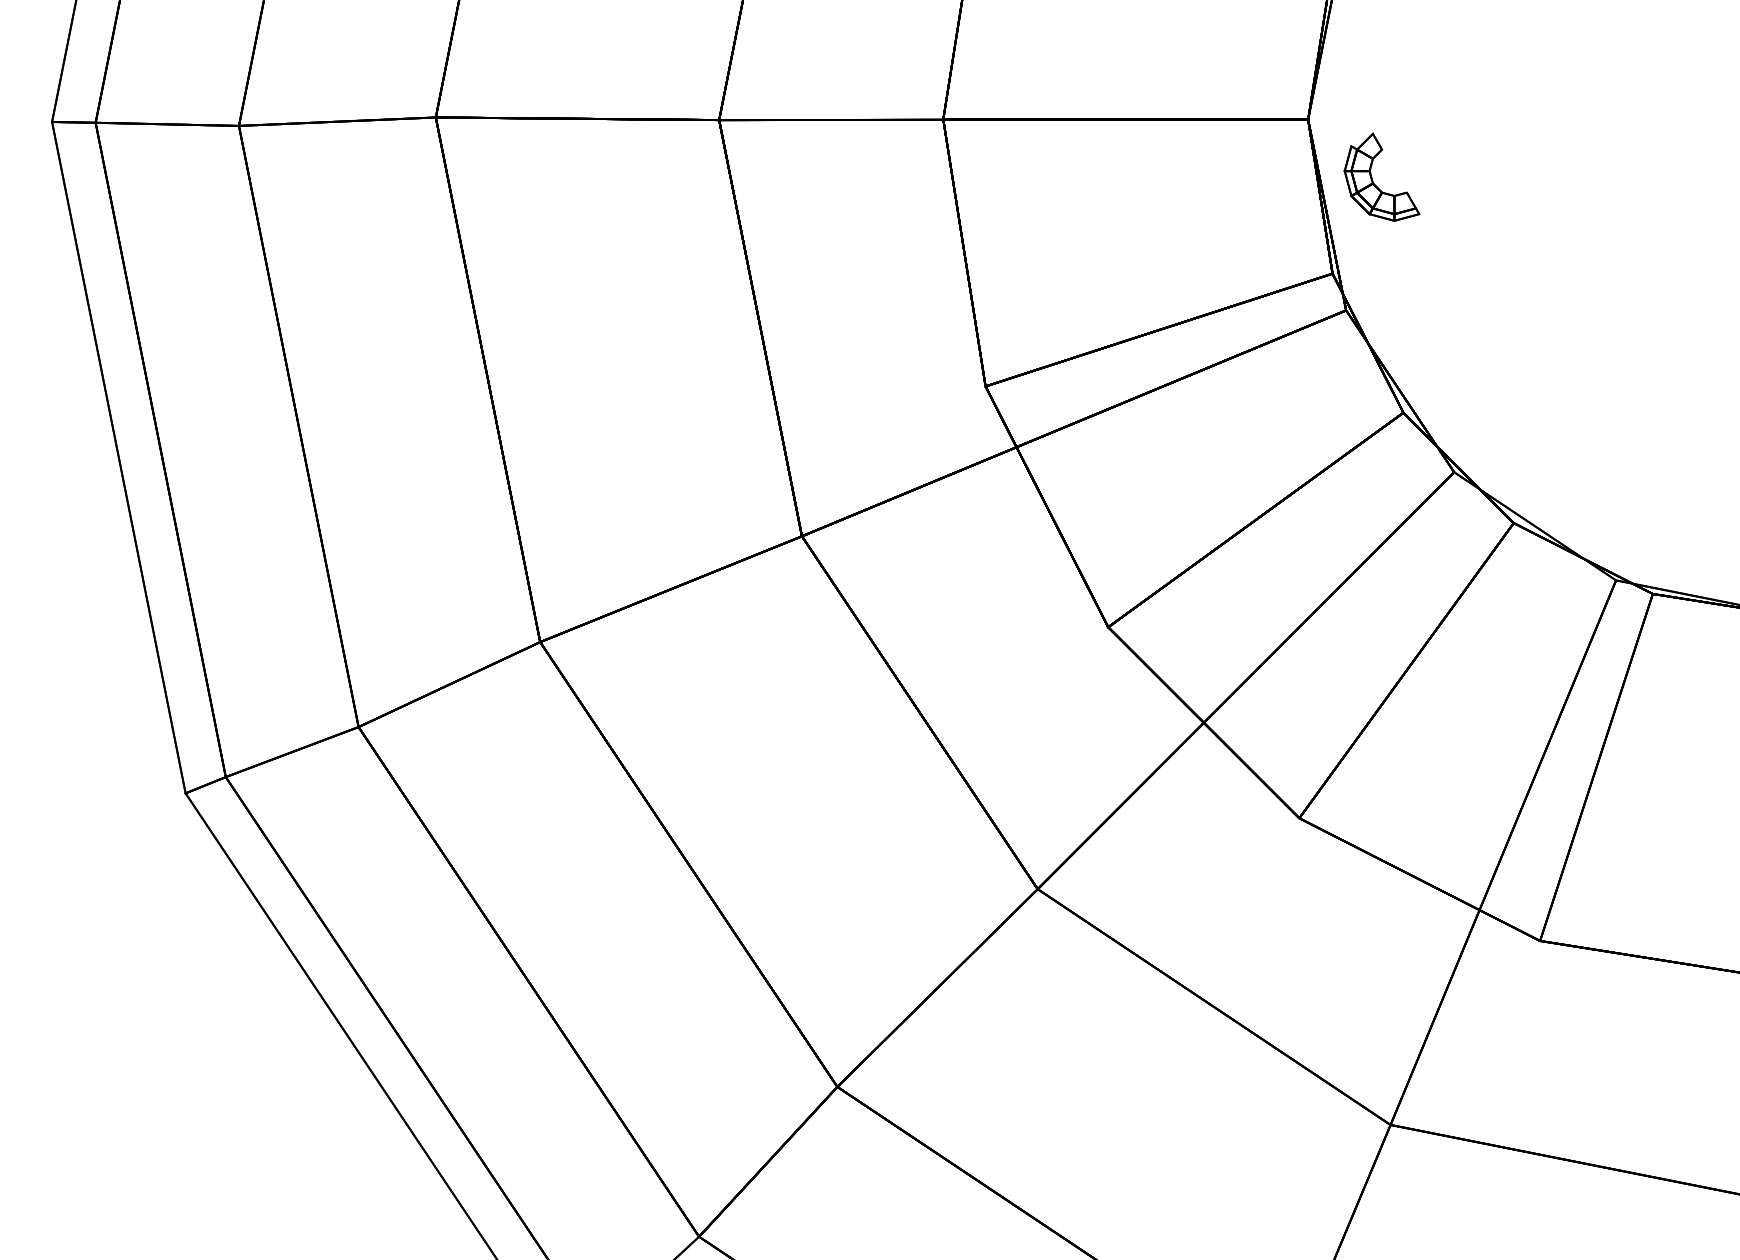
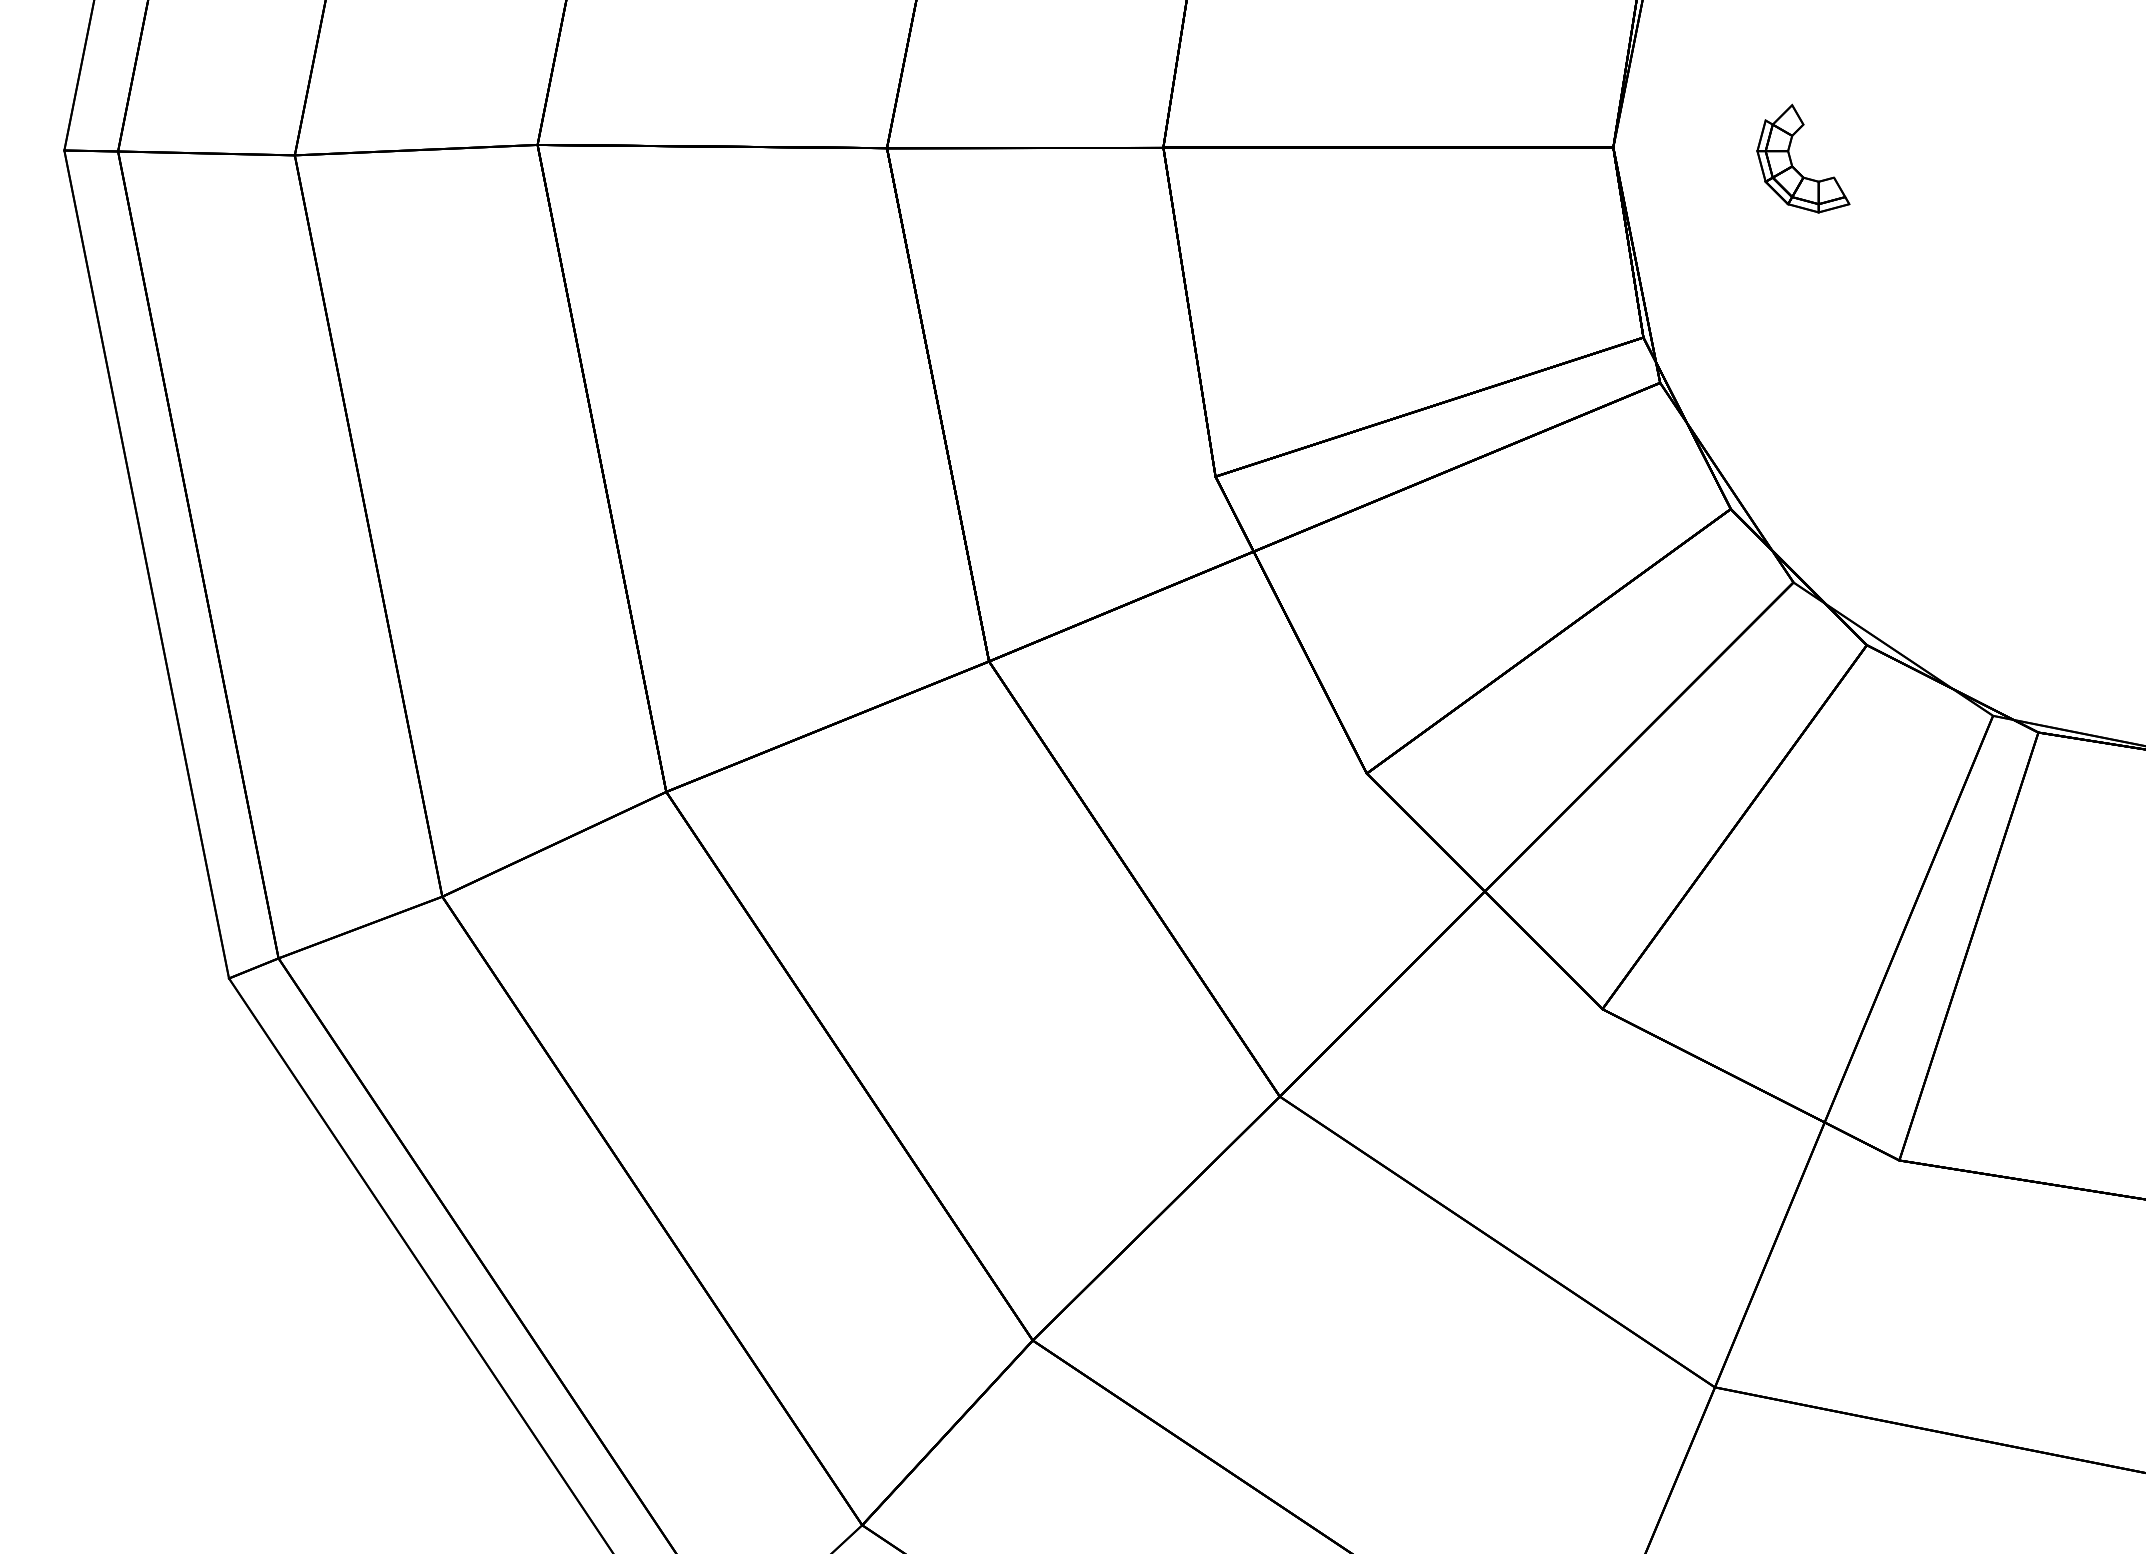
part: (1373, 180) -> (1792, 162), moved

